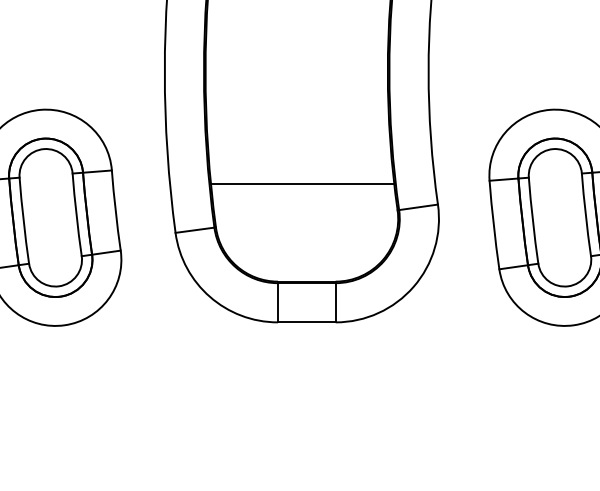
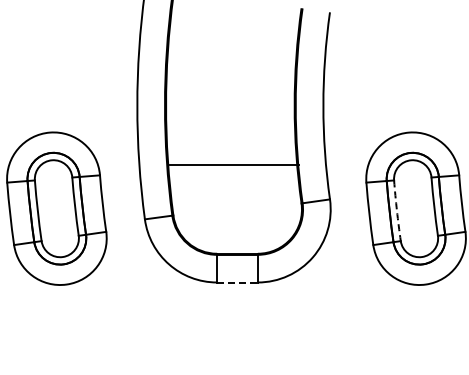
line: (302, 184) -> (234, 165), moved
arc: (532, 220) -> (396, 210), solid -> dashed
line: (306, 322) -> (237, 282), solid -> dashed

